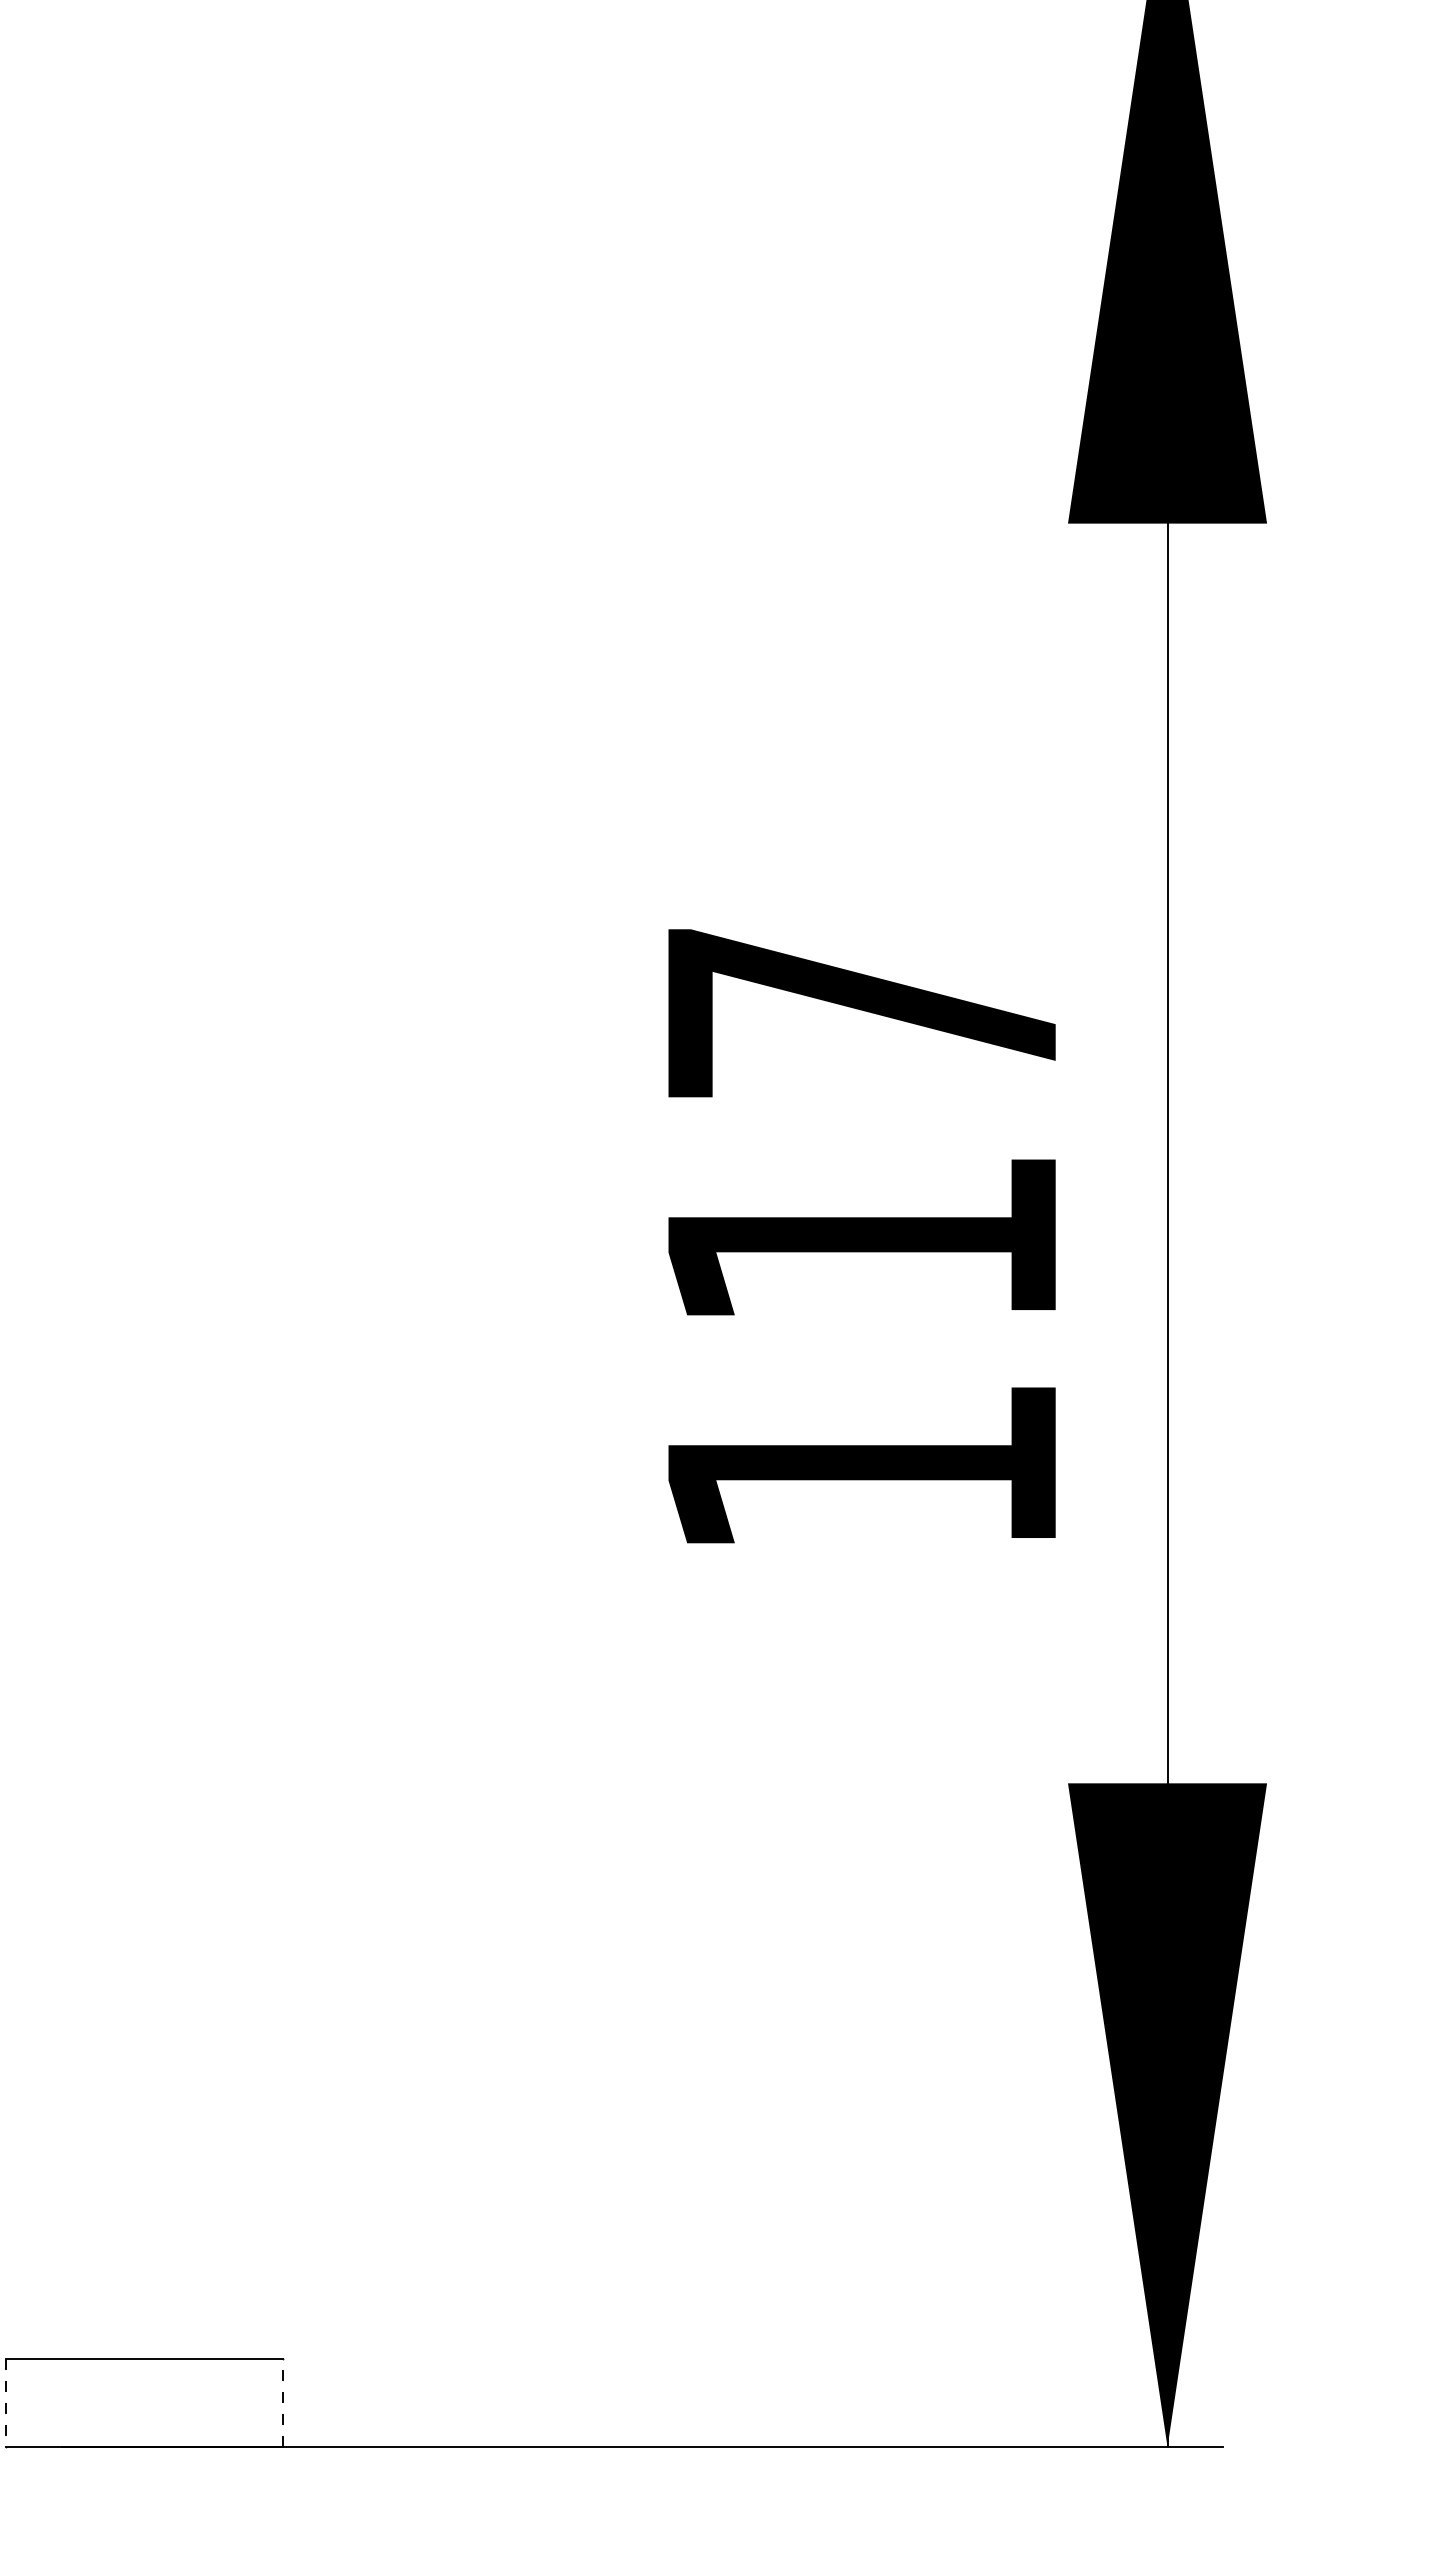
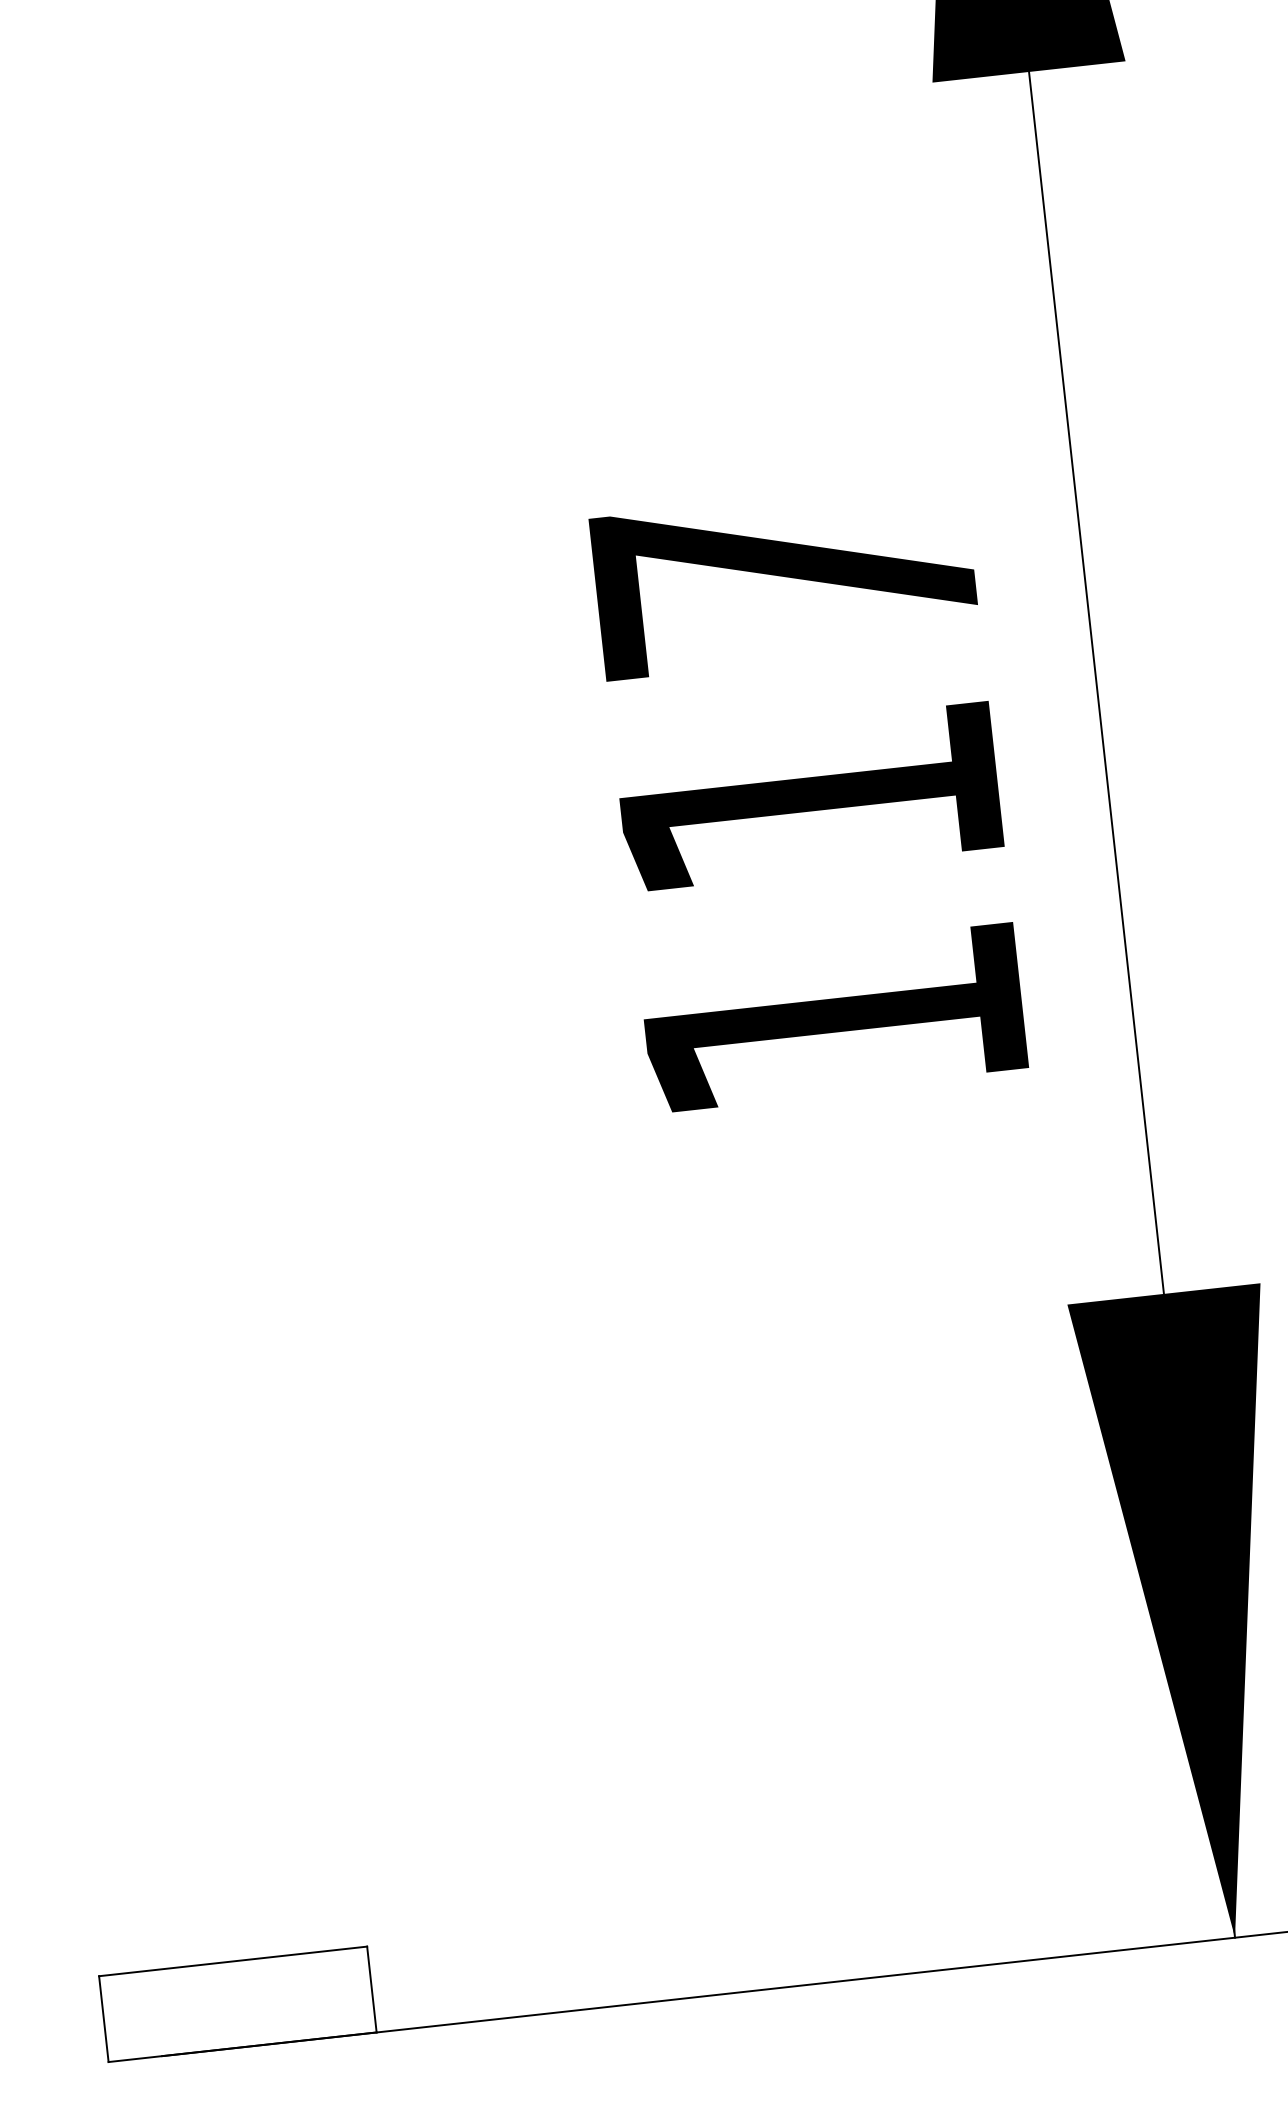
line: (282, 2402) -> (371, 1989), dashed -> solid
line: (6, 2403) -> (104, 2019), dashed -> solid

